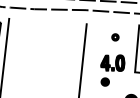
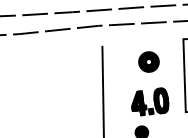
part: (115, 37) -> (149, 62), size x1.67

